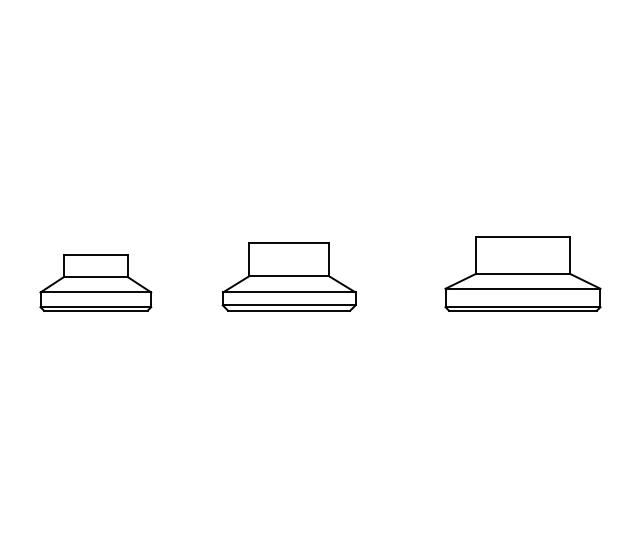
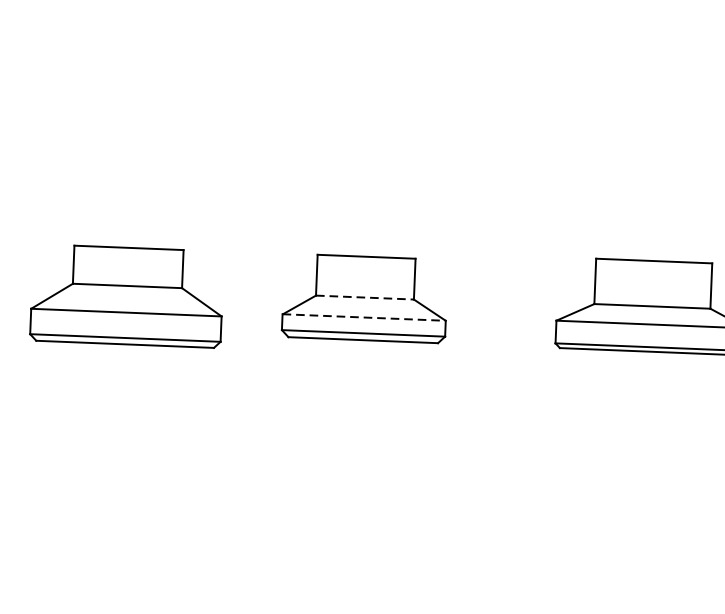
line: (289, 276) -> (365, 297), solid -> dashed
part: (95, 282) -> (126, 295), size x1.4
line: (289, 292) -> (364, 317), solid -> dashed

